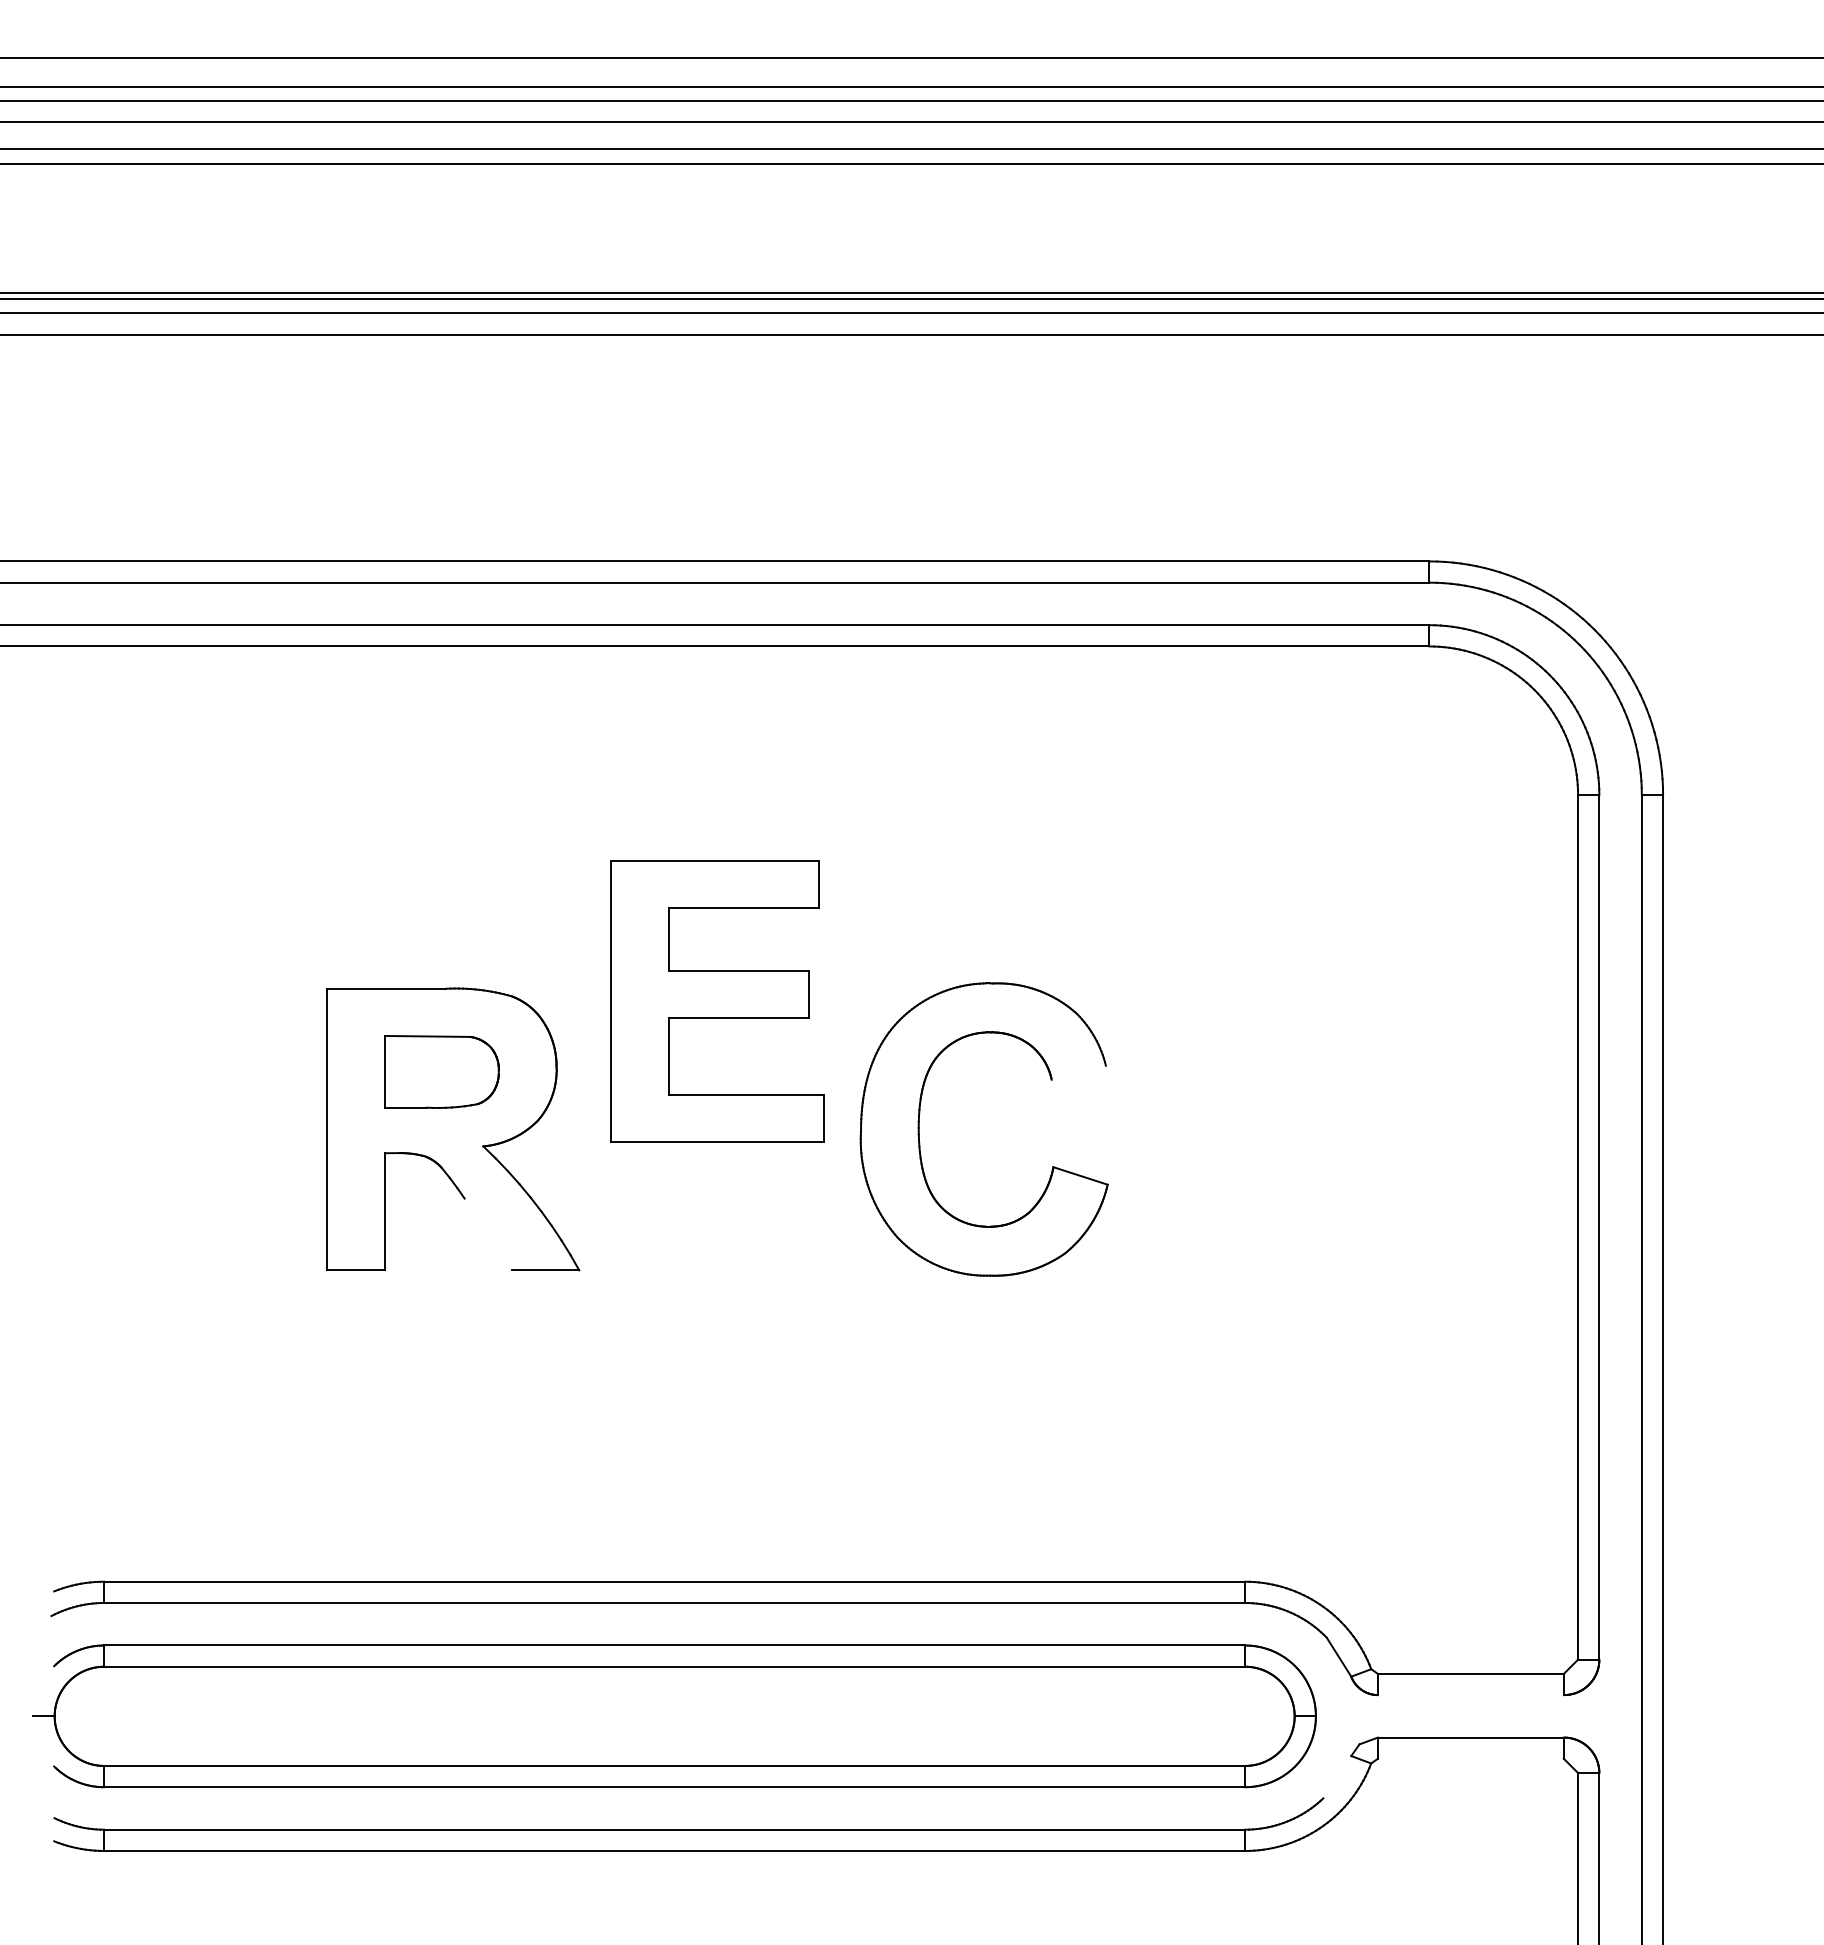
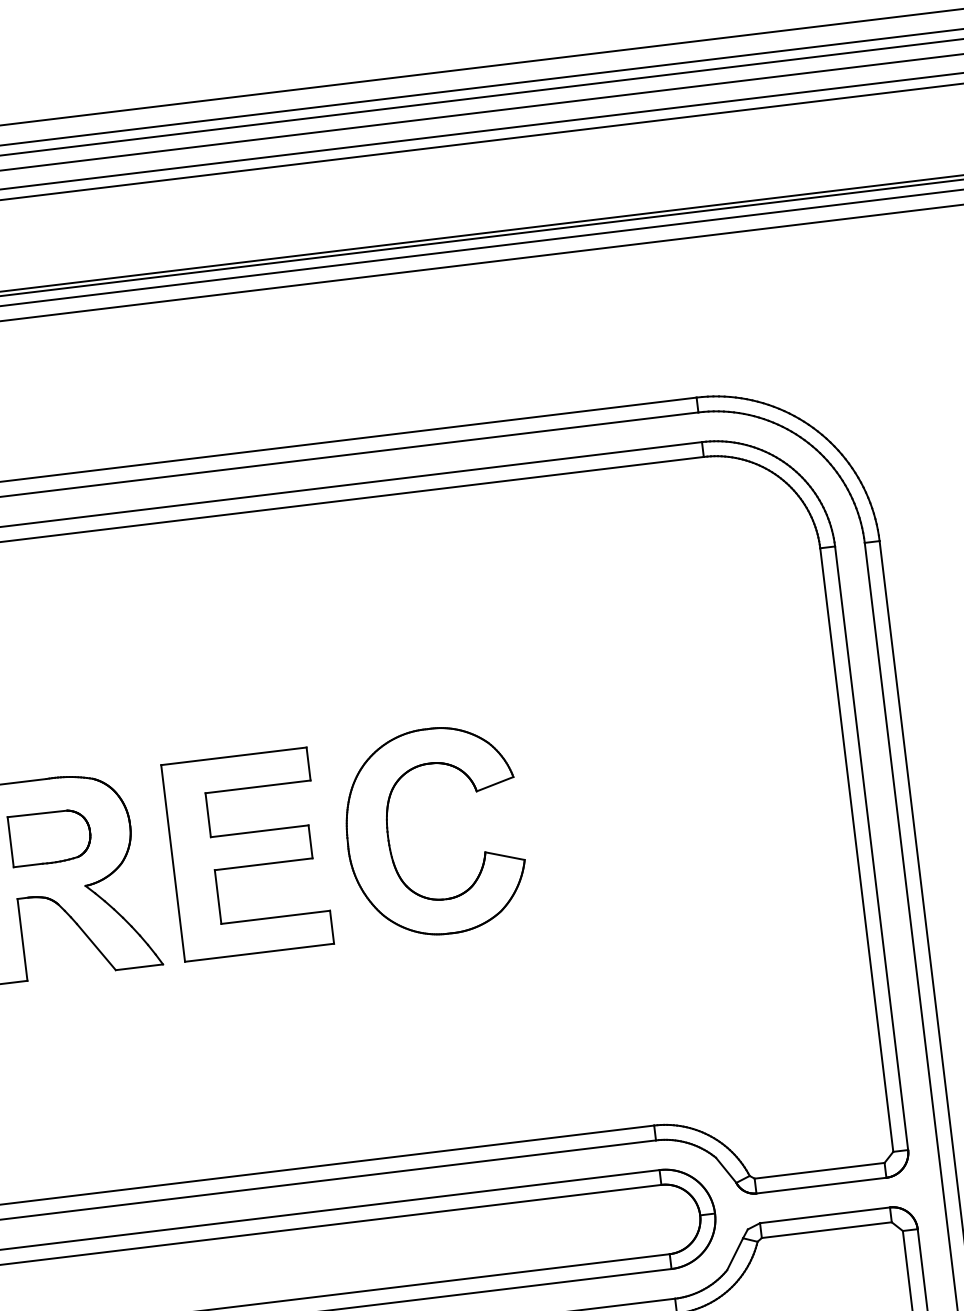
part: (717, 1001) -> (247, 854), moved
line: (1078, 1072) -> (494, 784), added
line: (487, 1234) -> (95, 947), added
line: (1470, 1695) -> (821, 1185), added
line: (1470, 1758) -> (826, 1229), added
line: (1337, 1777) -> (735, 1254), added

